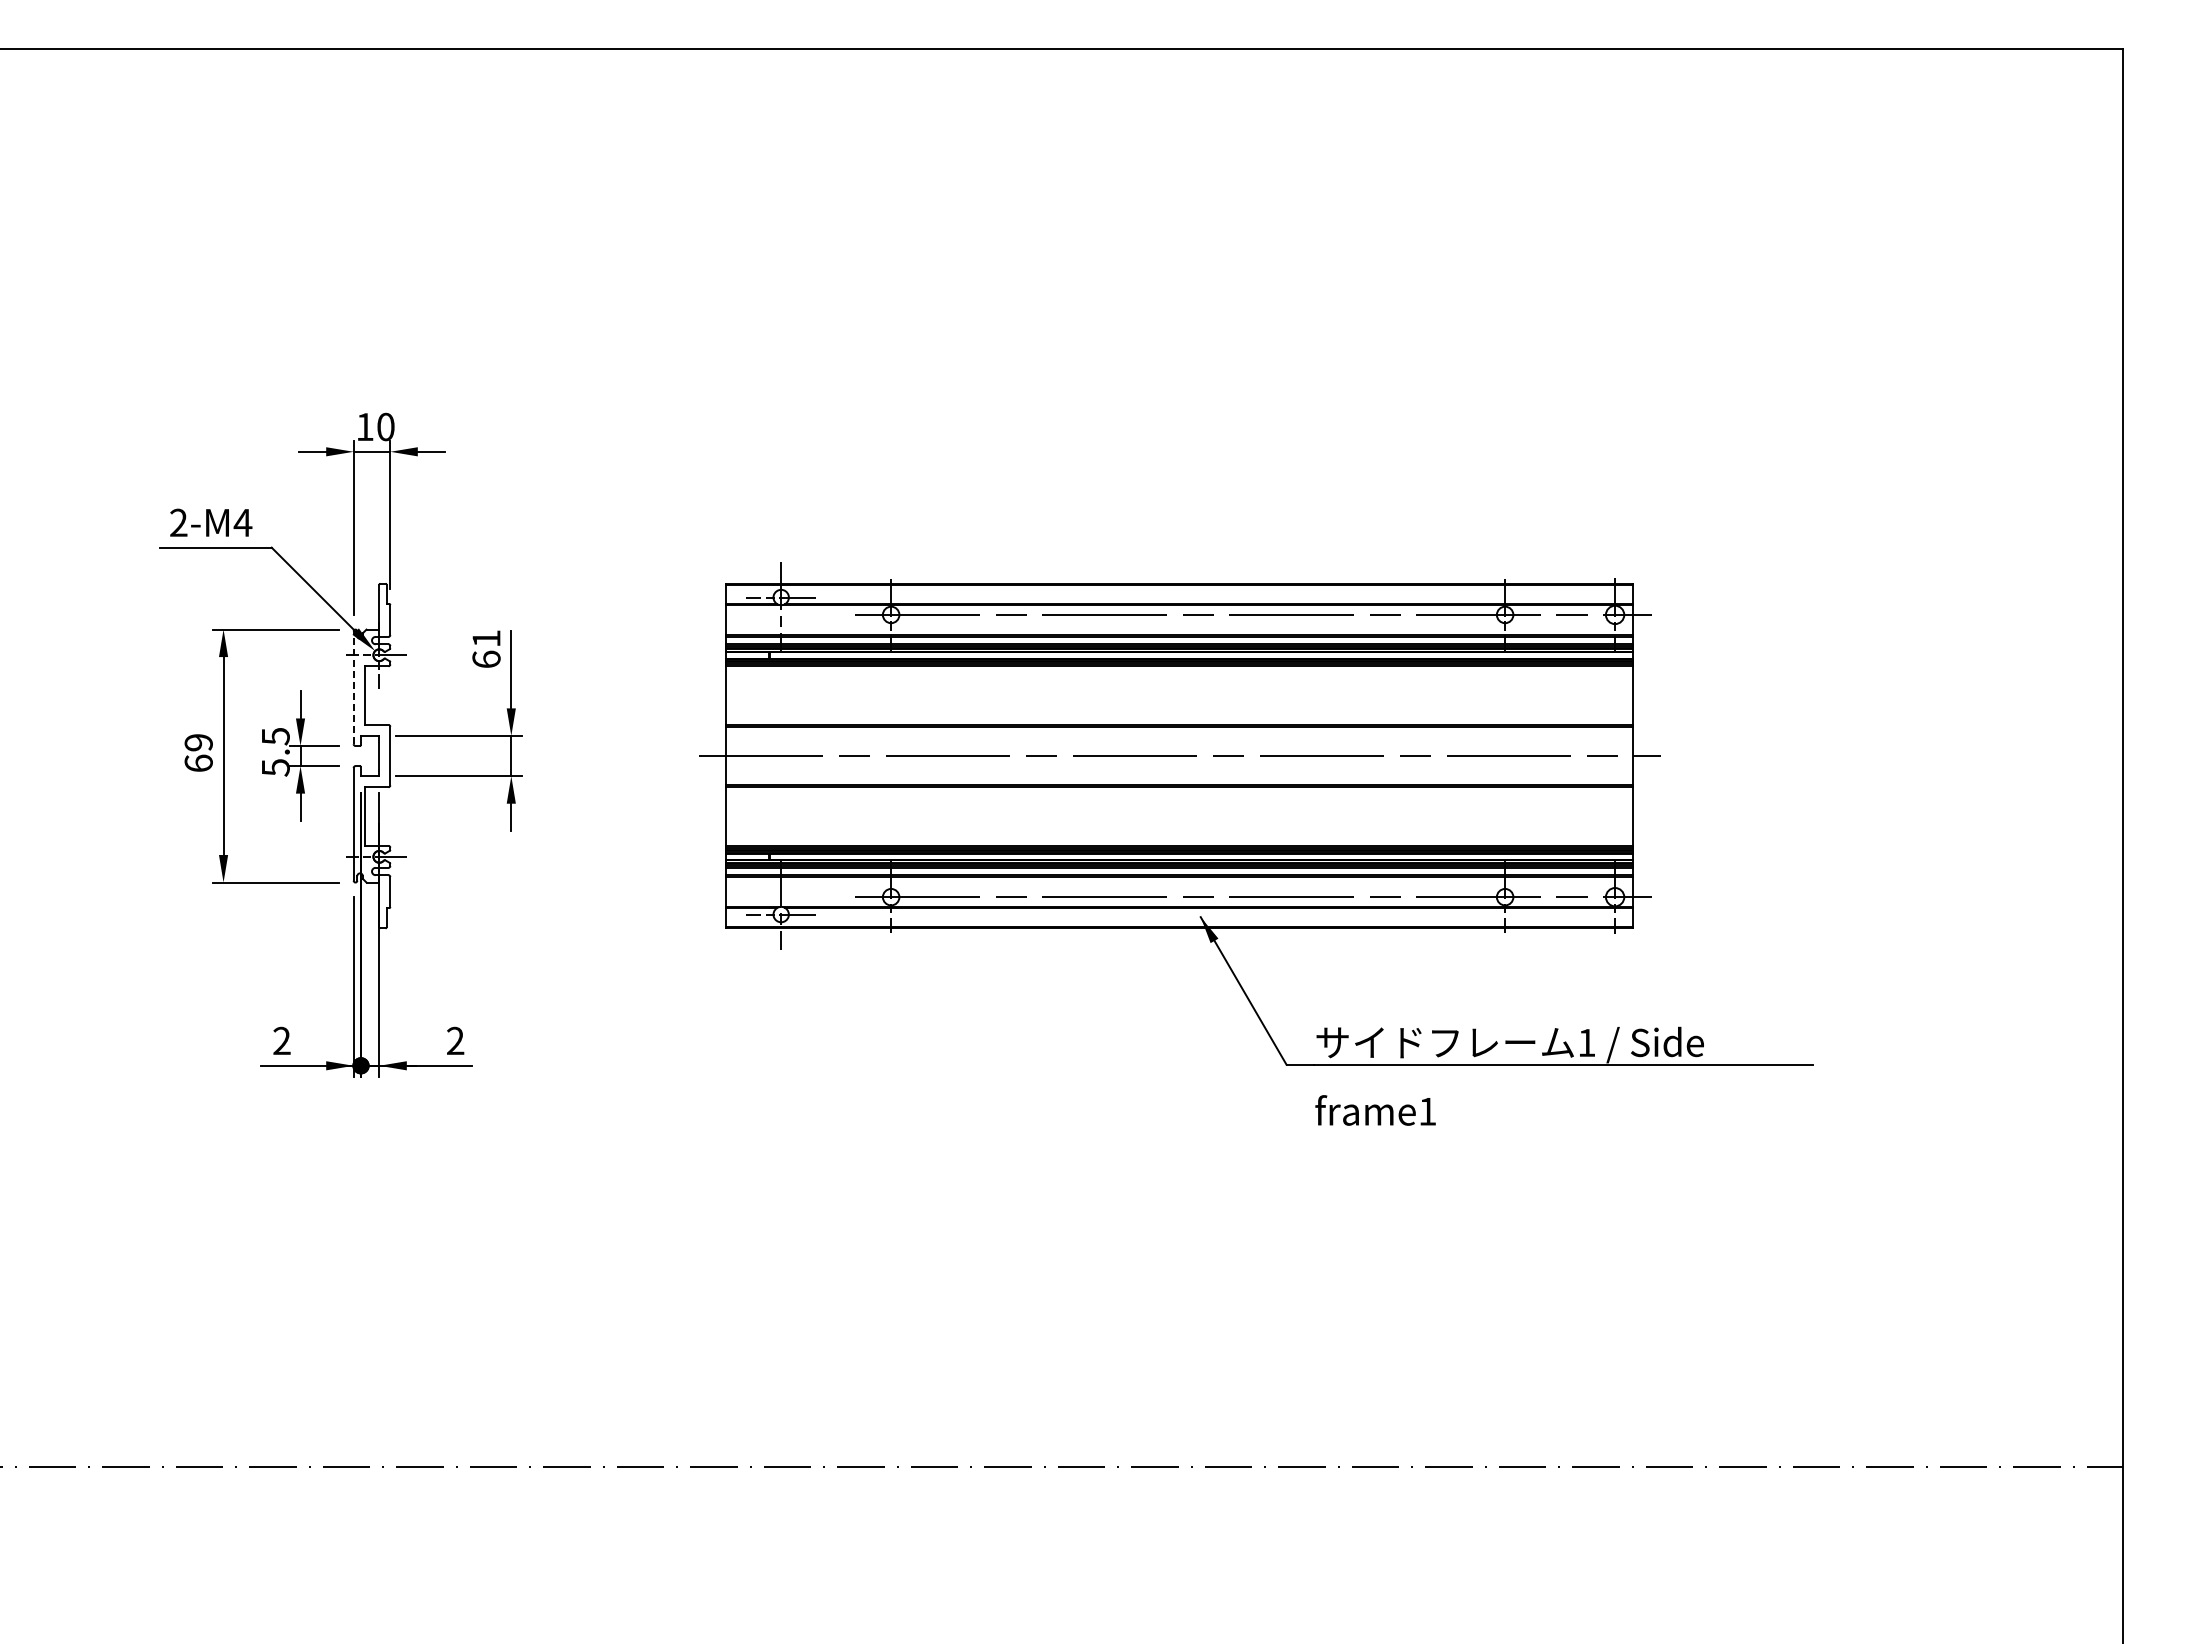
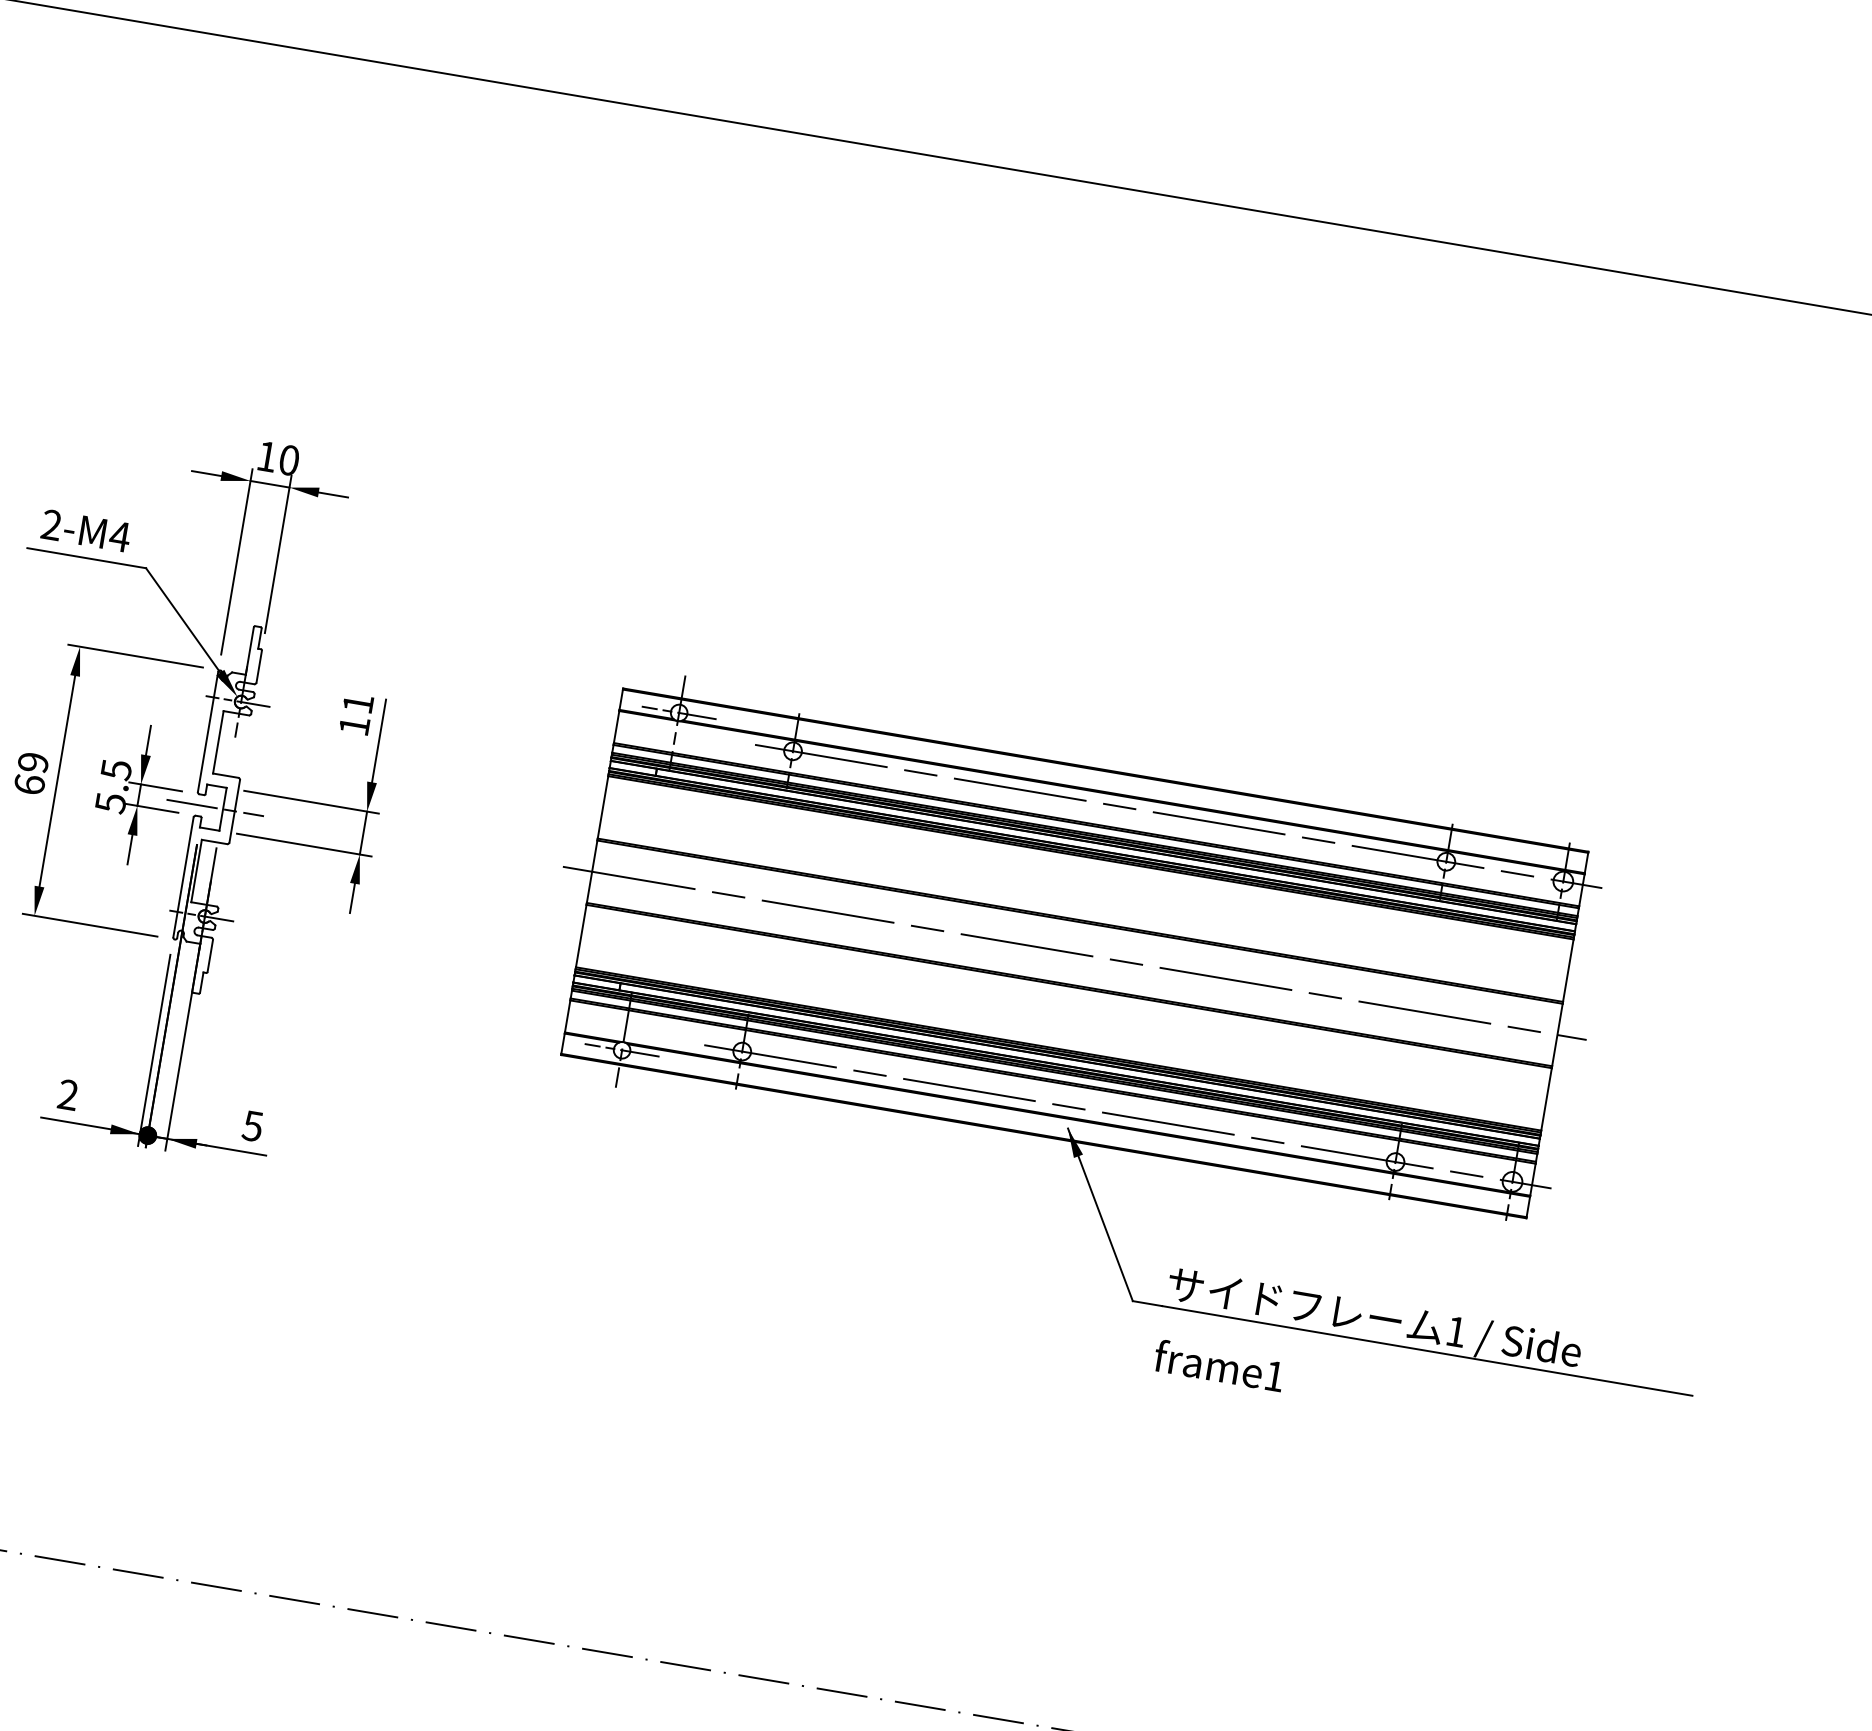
text: (486, 658) -> (354, 724), 61 -> 11
line: (353, 687) -> (207, 731), dashed -> solid
line: (371, 756) -> (214, 808), added
text: (455, 1040) -> (252, 1125), 2 -> 5

